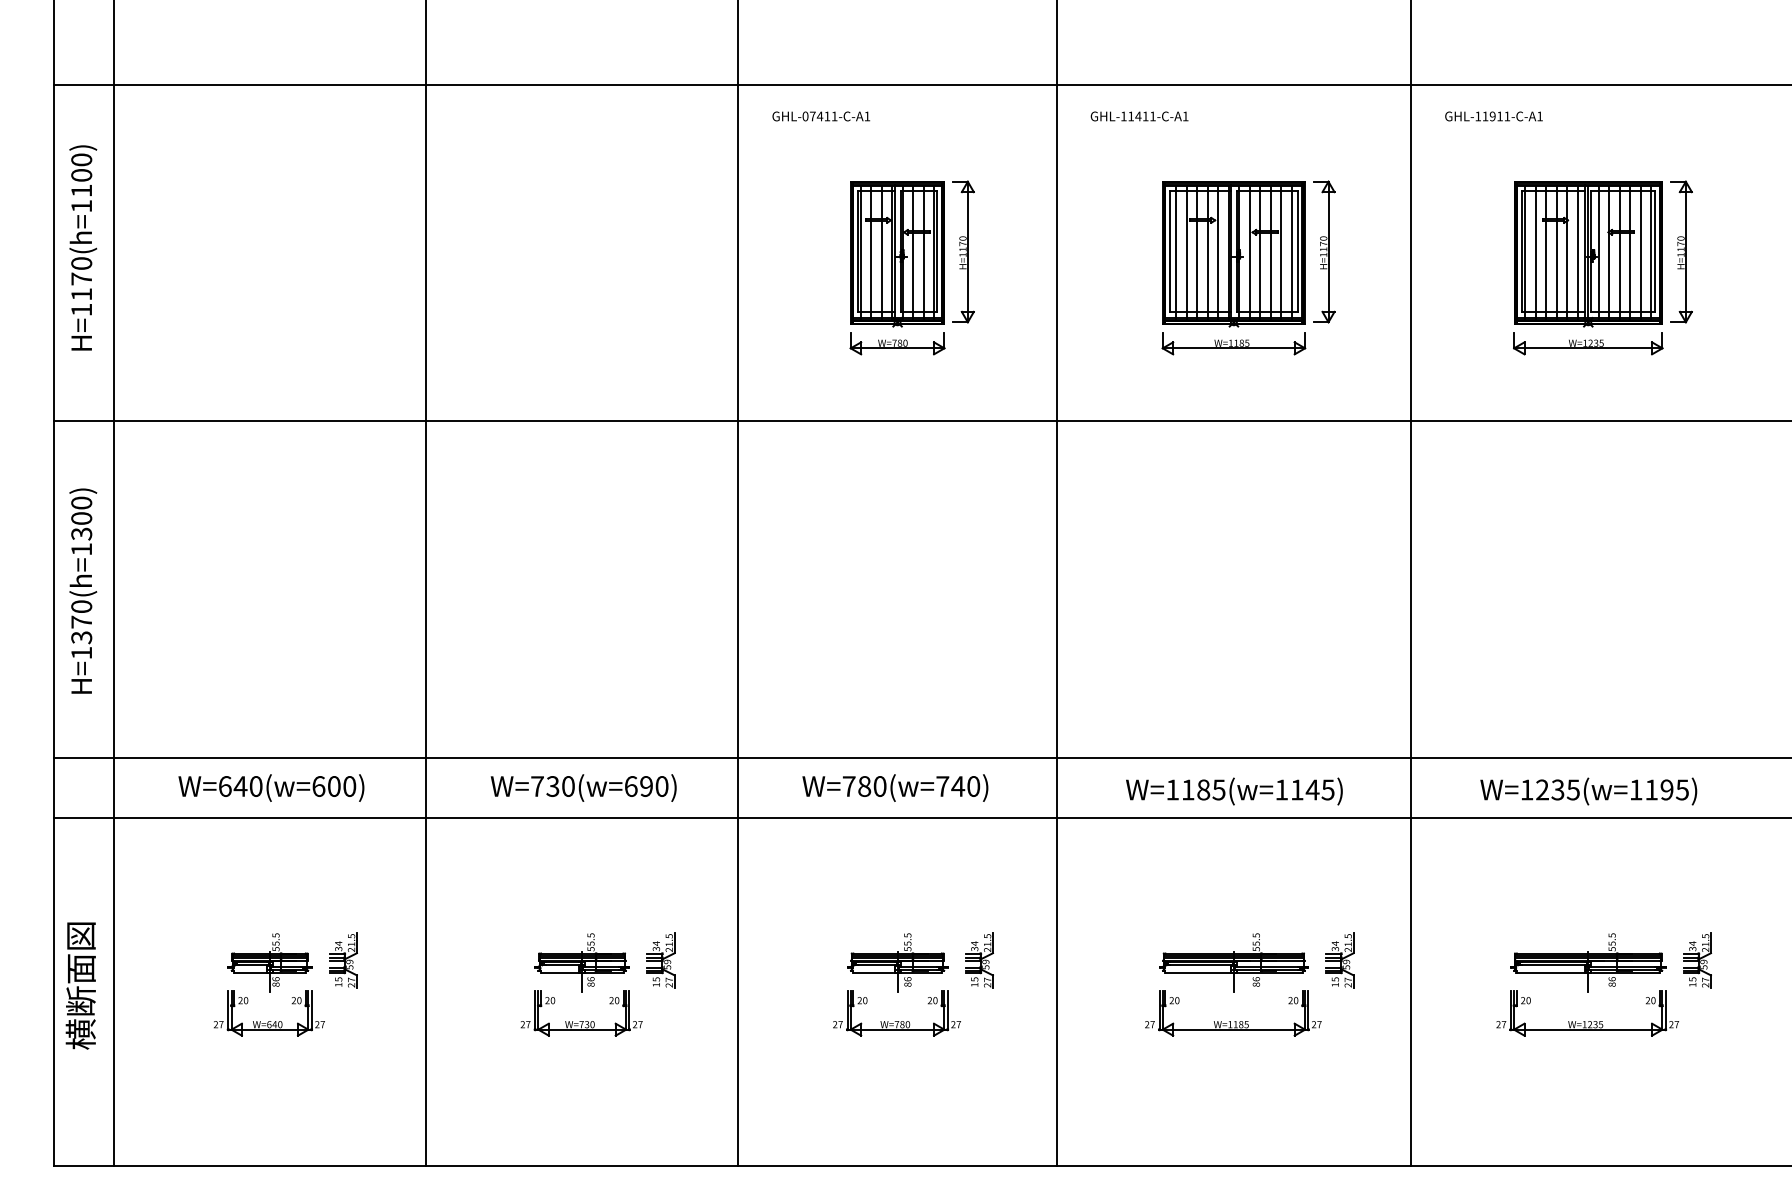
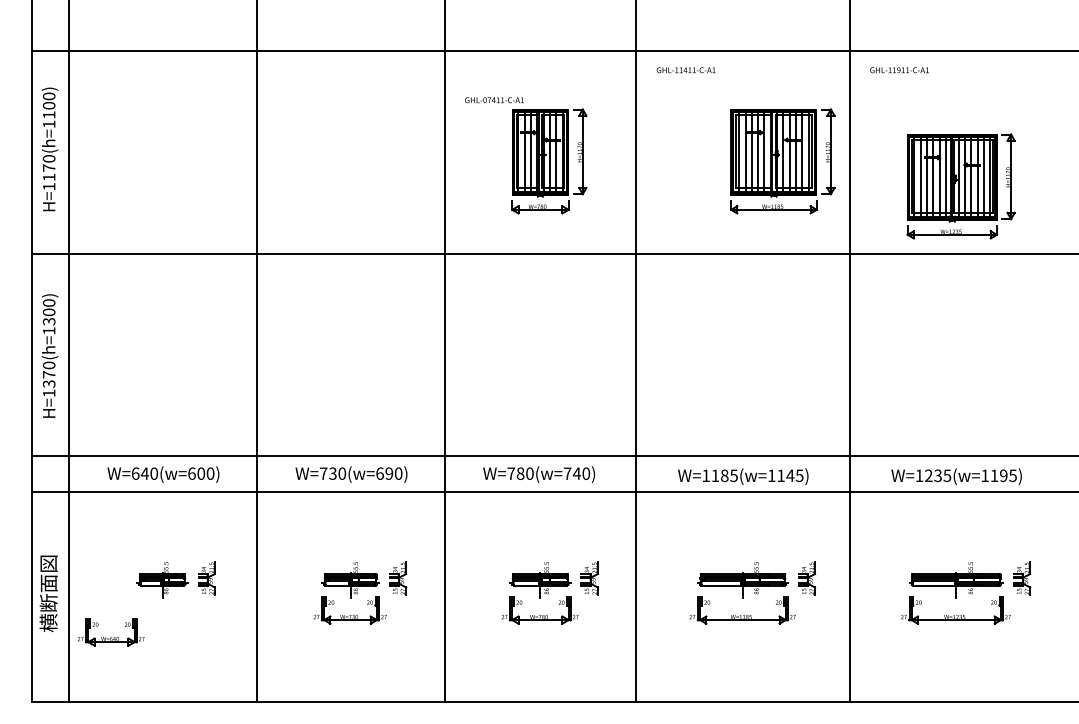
text: (821, 116) -> (494, 100), moved
part: (1248, 268) -> (782, 161), moved
part: (1601, 268) -> (960, 186), moved
part: (269, 1013) -> (111, 632), moved

